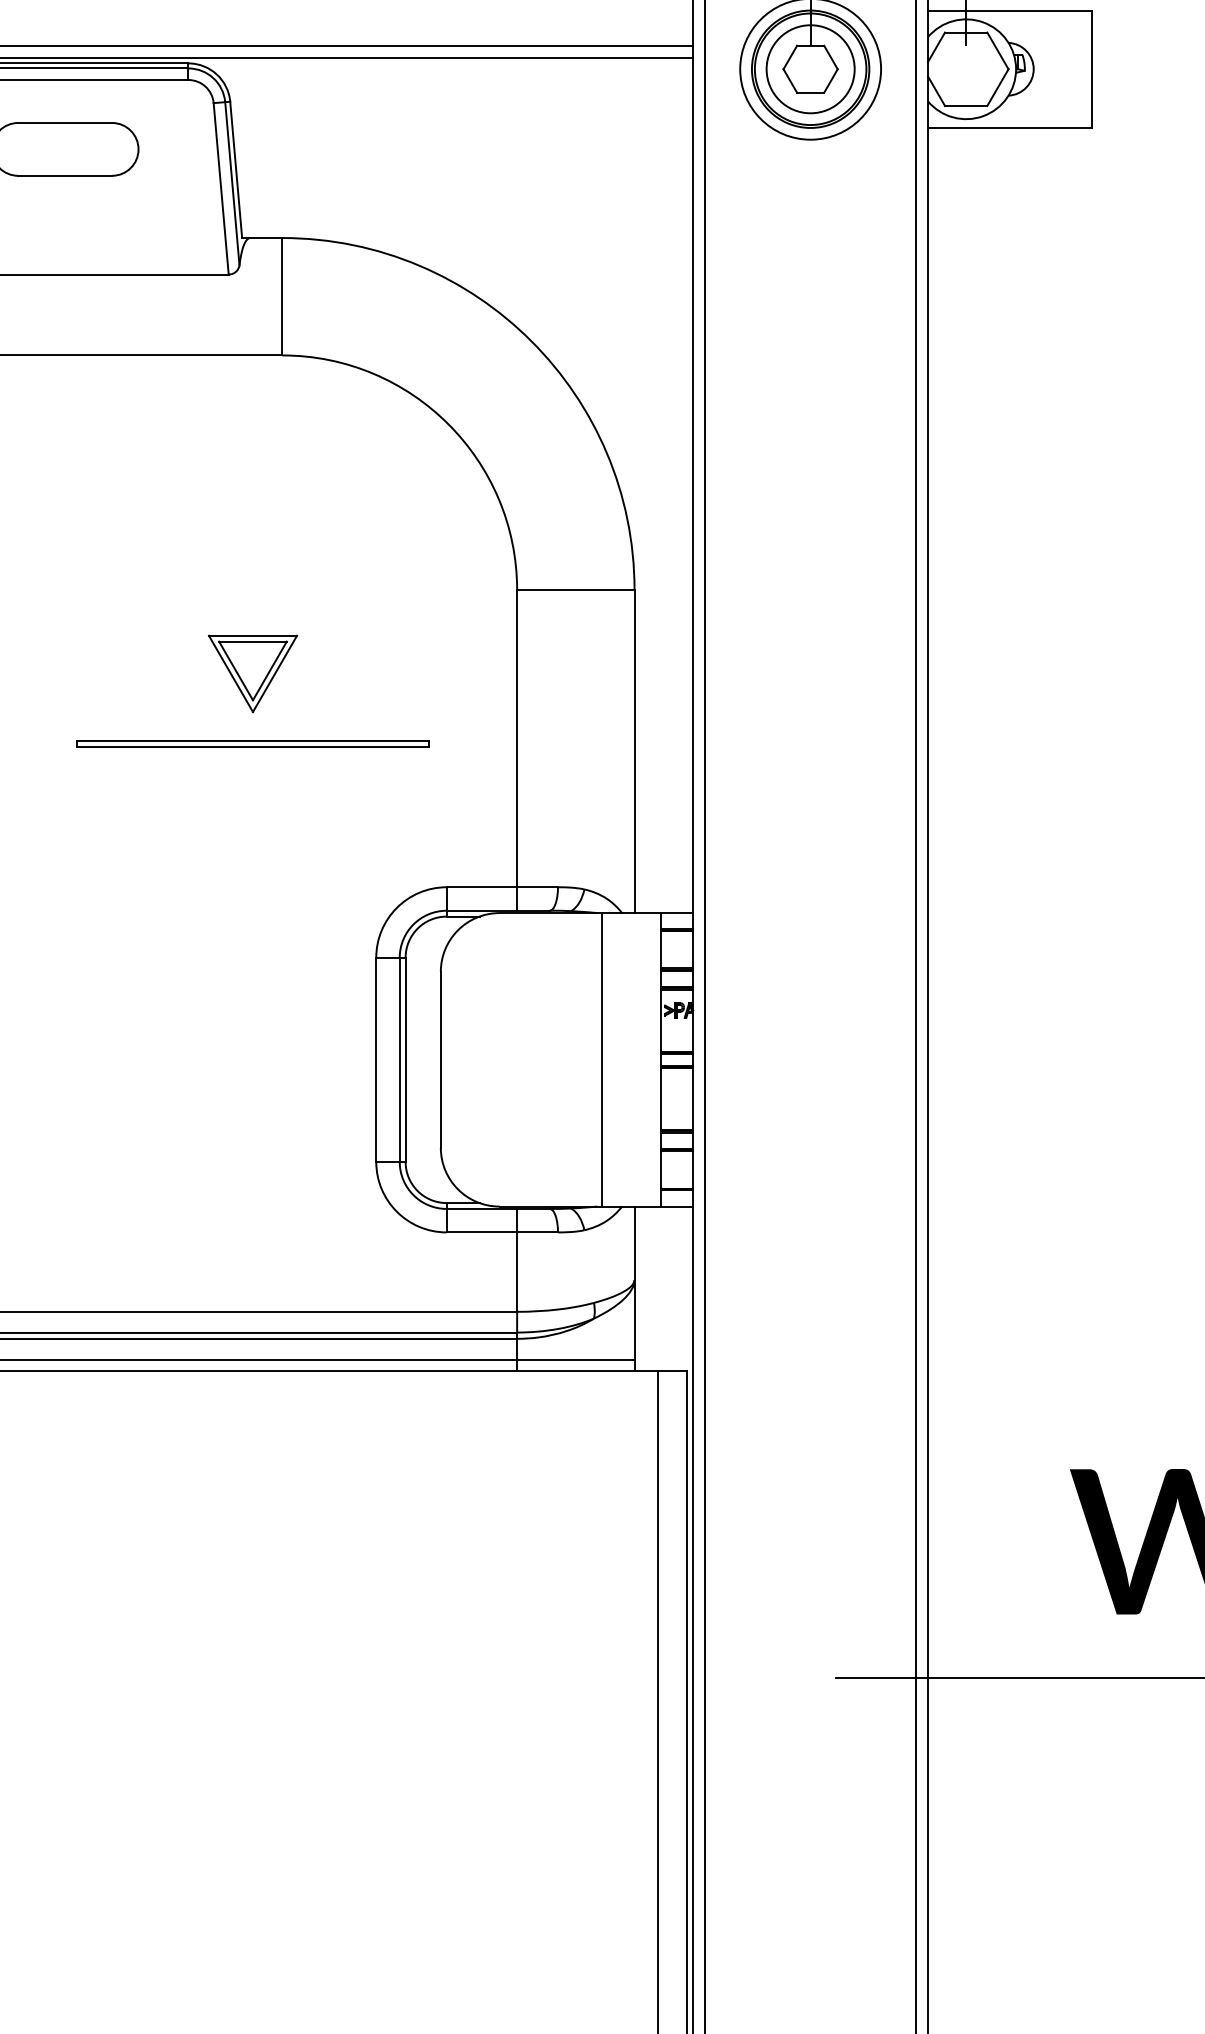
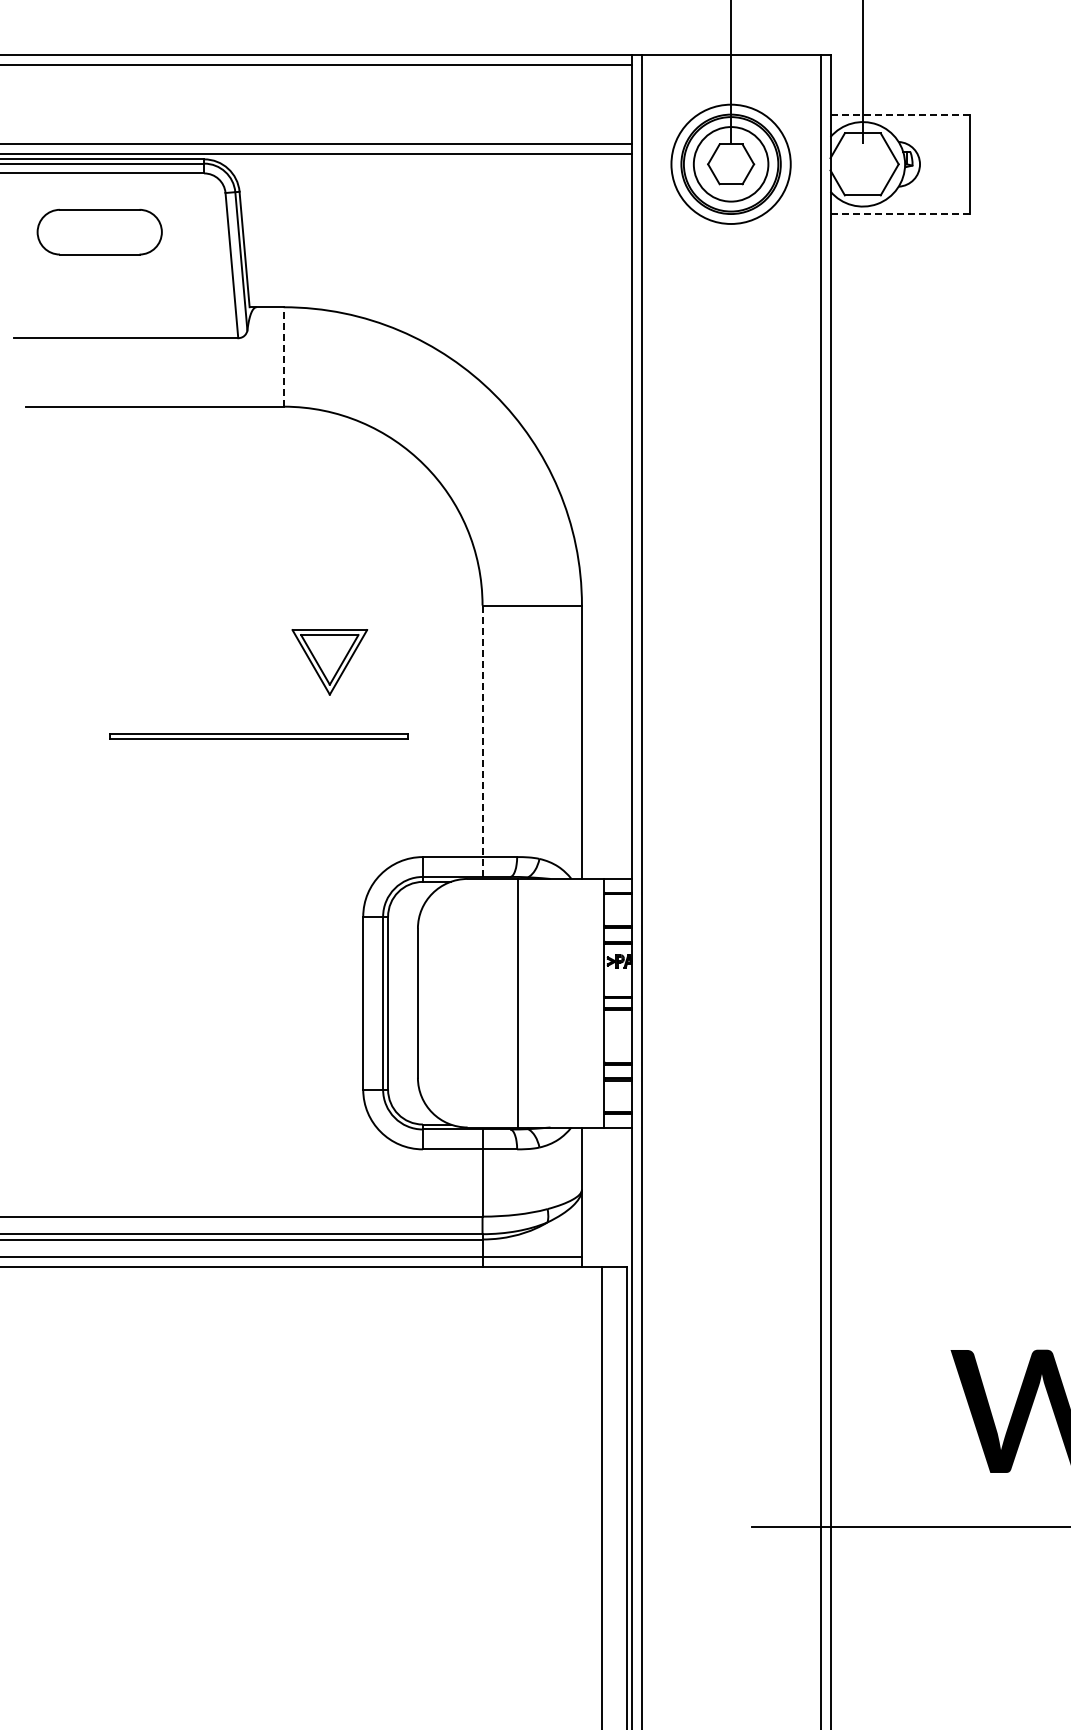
line: (1010, 10) -> (900, 114), solid -> dashed
line: (1010, 128) -> (900, 214), solid -> dashed
line: (282, 296) -> (283, 356), solid -> dashed
part: (252, 674) -> (329, 662), moved
line: (517, 750) -> (482, 741), solid -> dashed
line: (602, 1058) -> (517, 1002), moved

